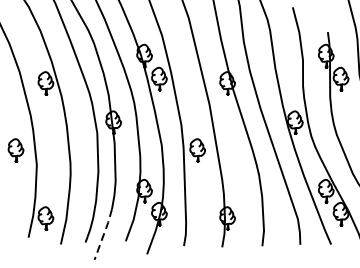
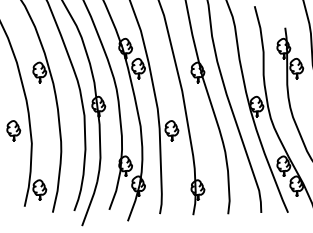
line: (104, 233) -> (90, 203), dashed -> solid

